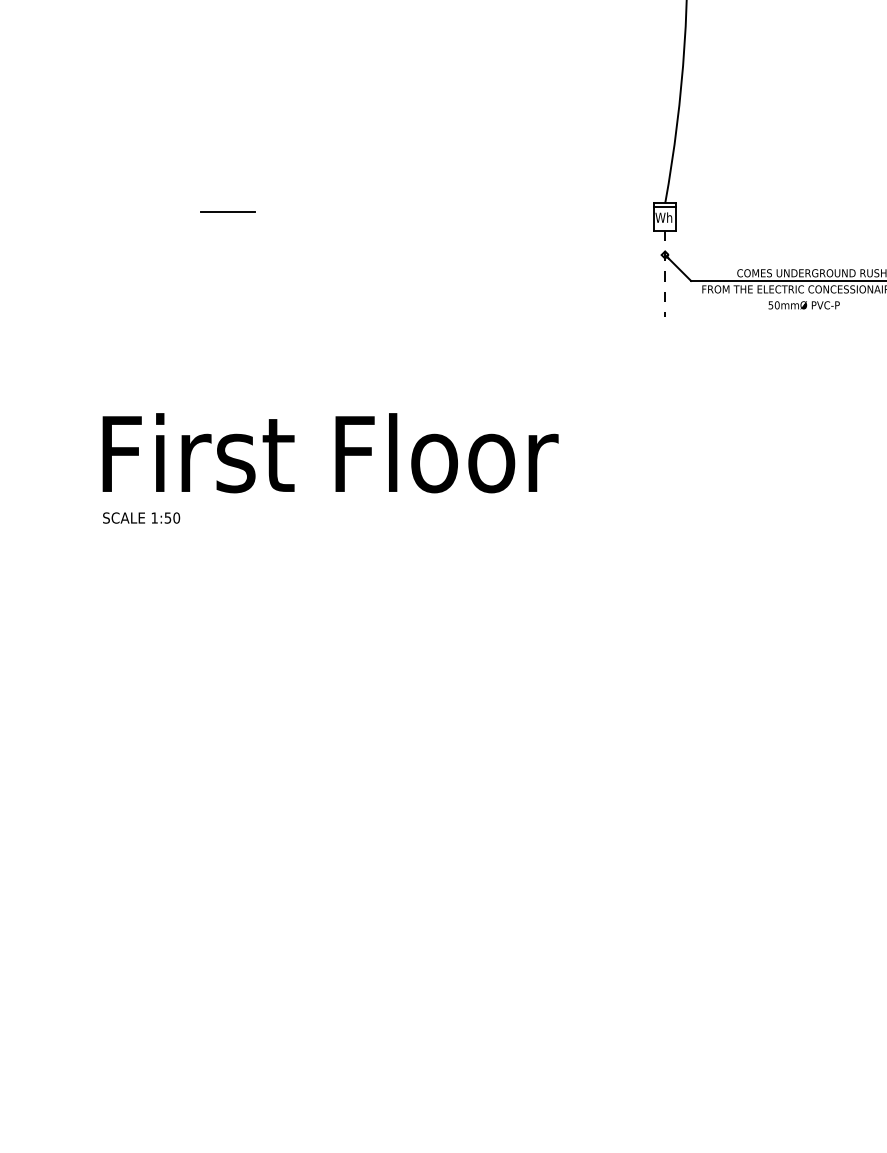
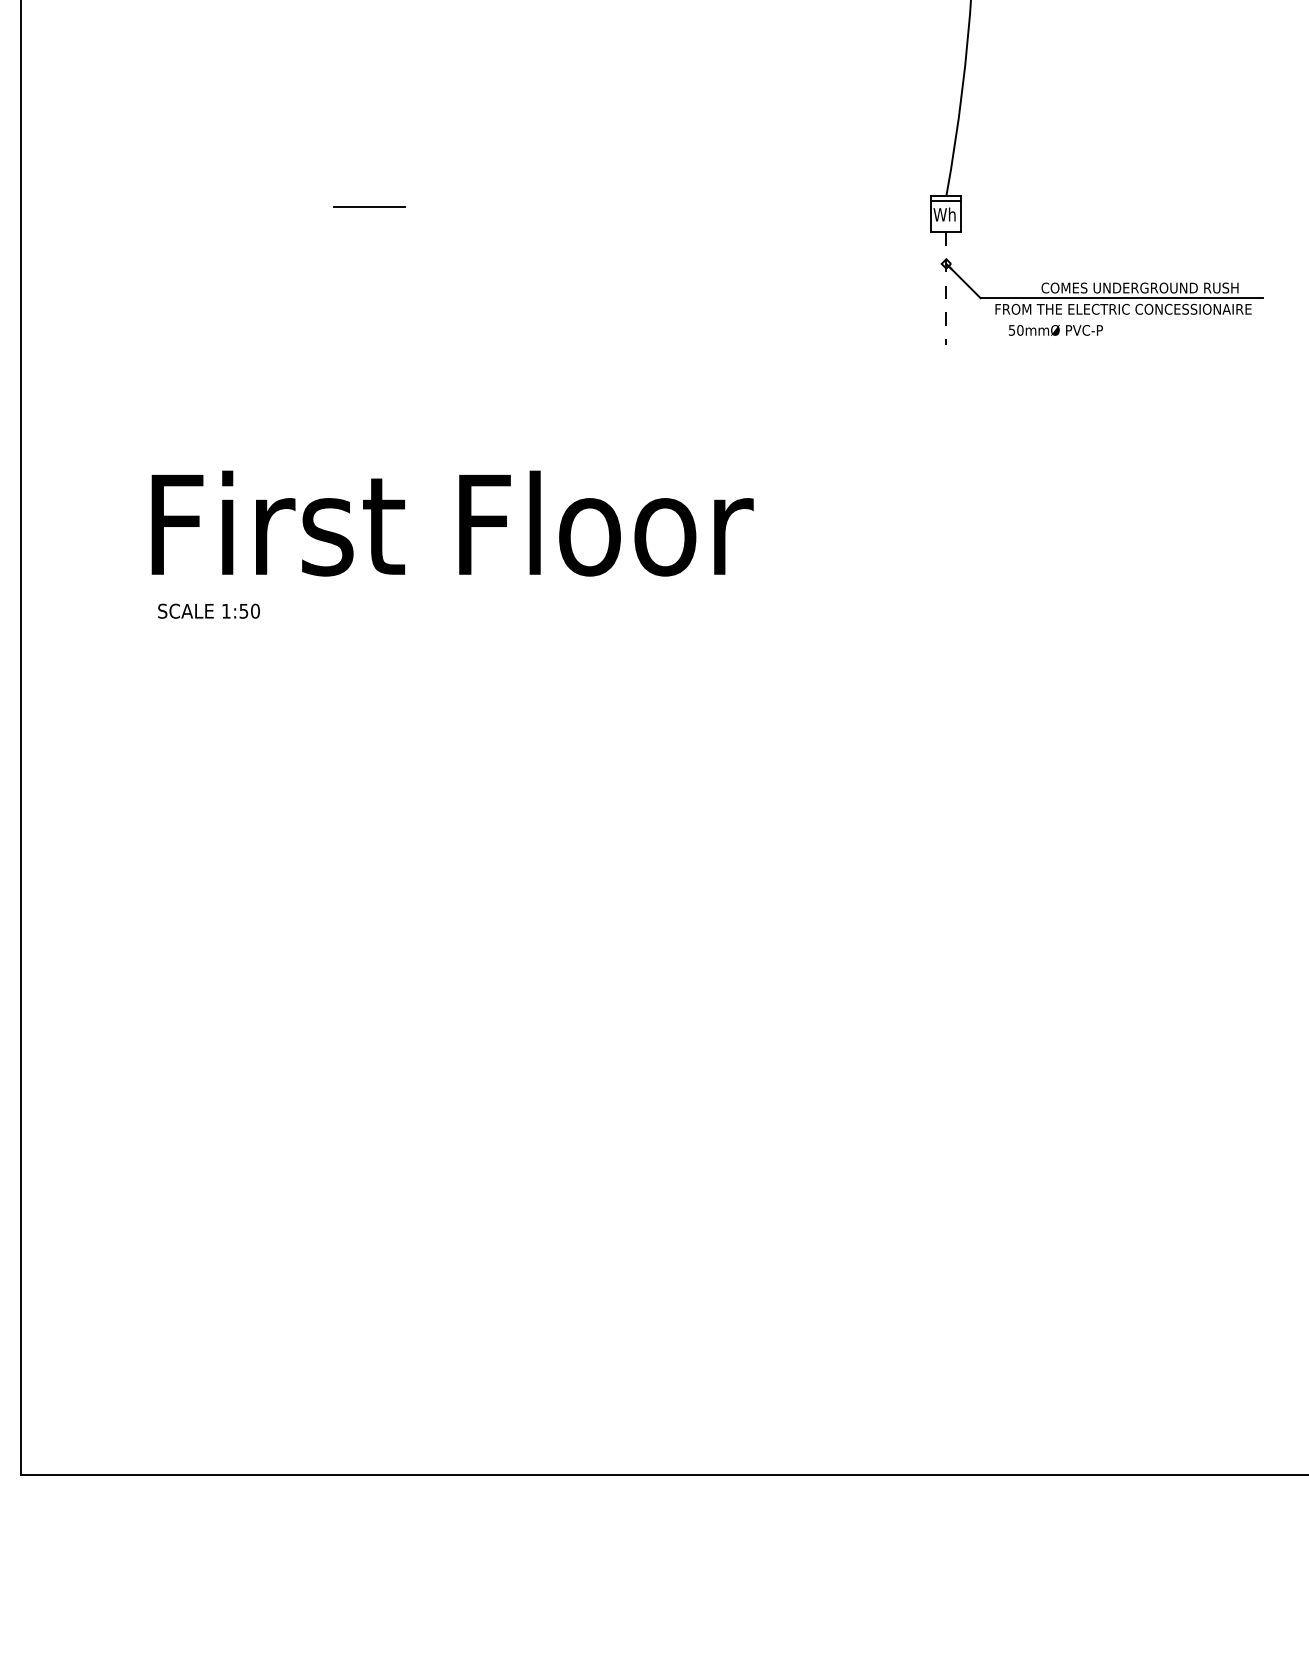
text: (803, 304) -> (1055, 329), moved
text: (330, 453) -> (452, 523), moved
text: (141, 517) -> (208, 610), moved

